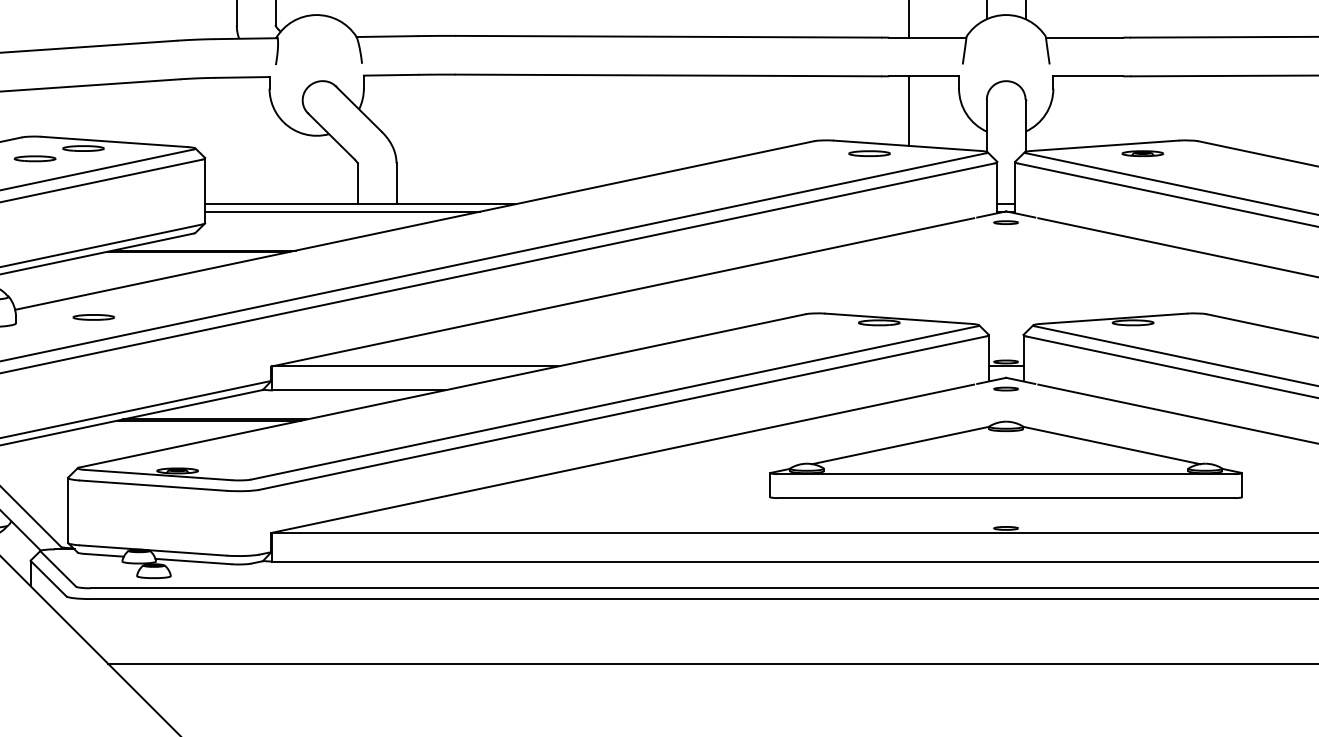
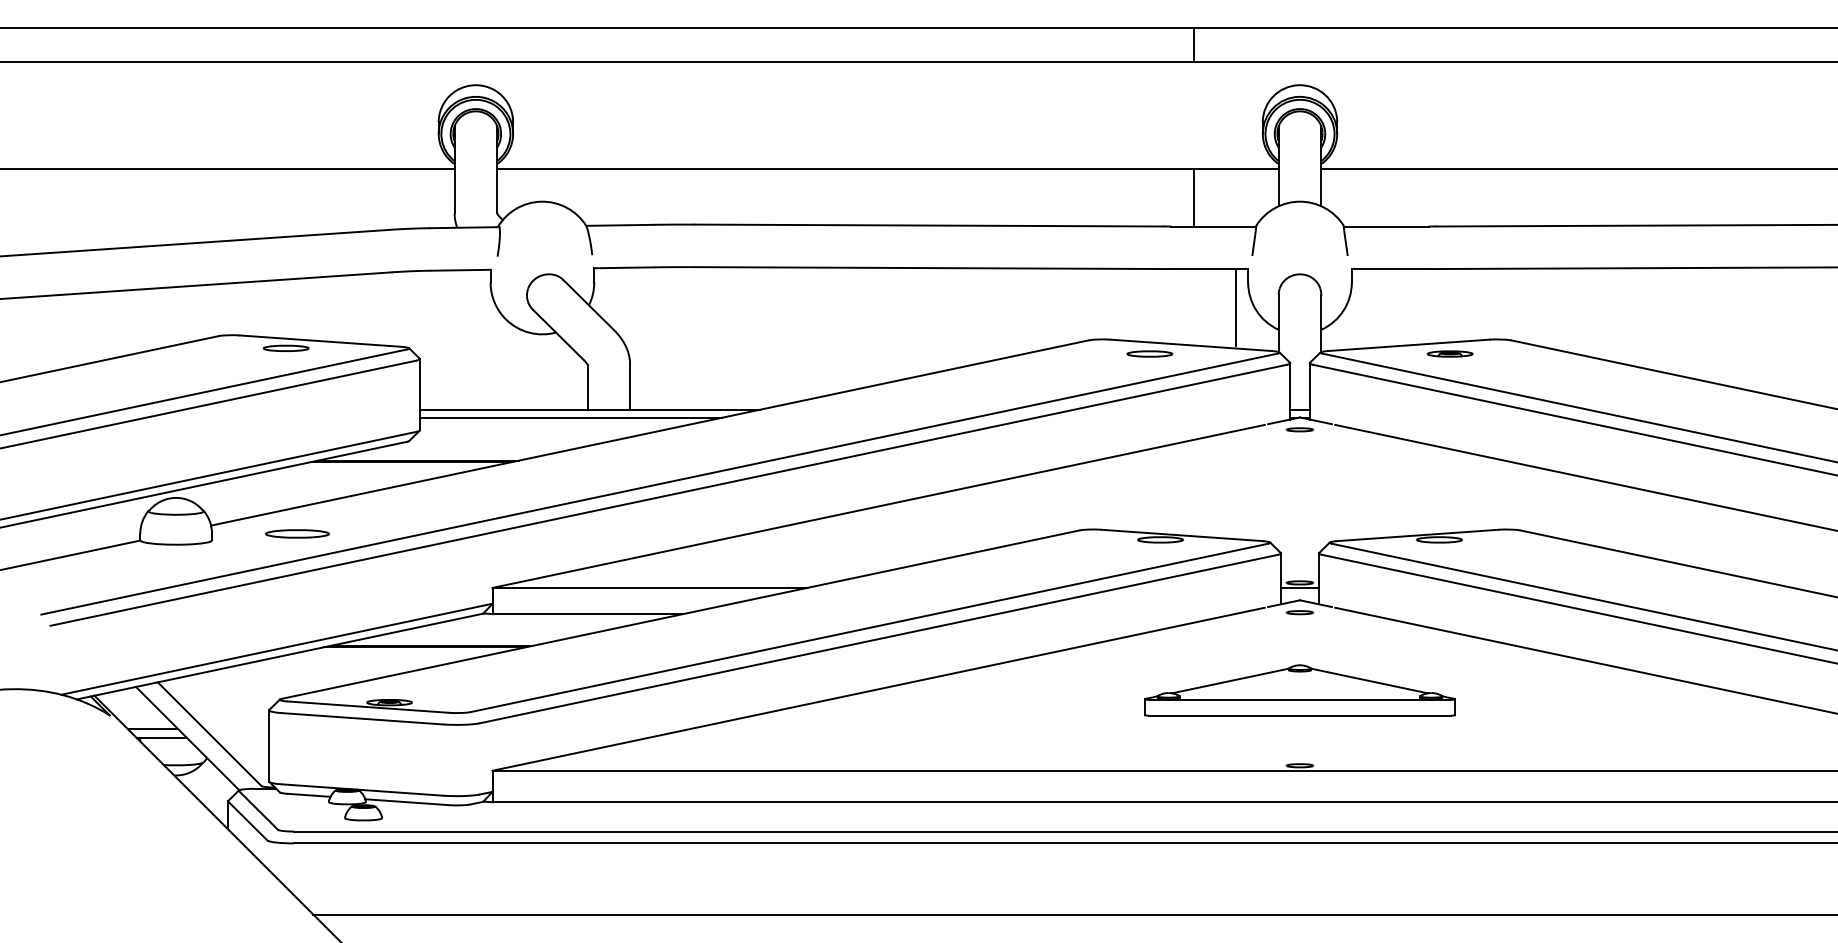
line: (909, 111) -> (1235, 307), moved
part: (34, 158) -> (232, 359), removed
part: (93, 317) -> (297, 533), size x1.4
part: (1005, 459) -> (1299, 690), size x0.6

